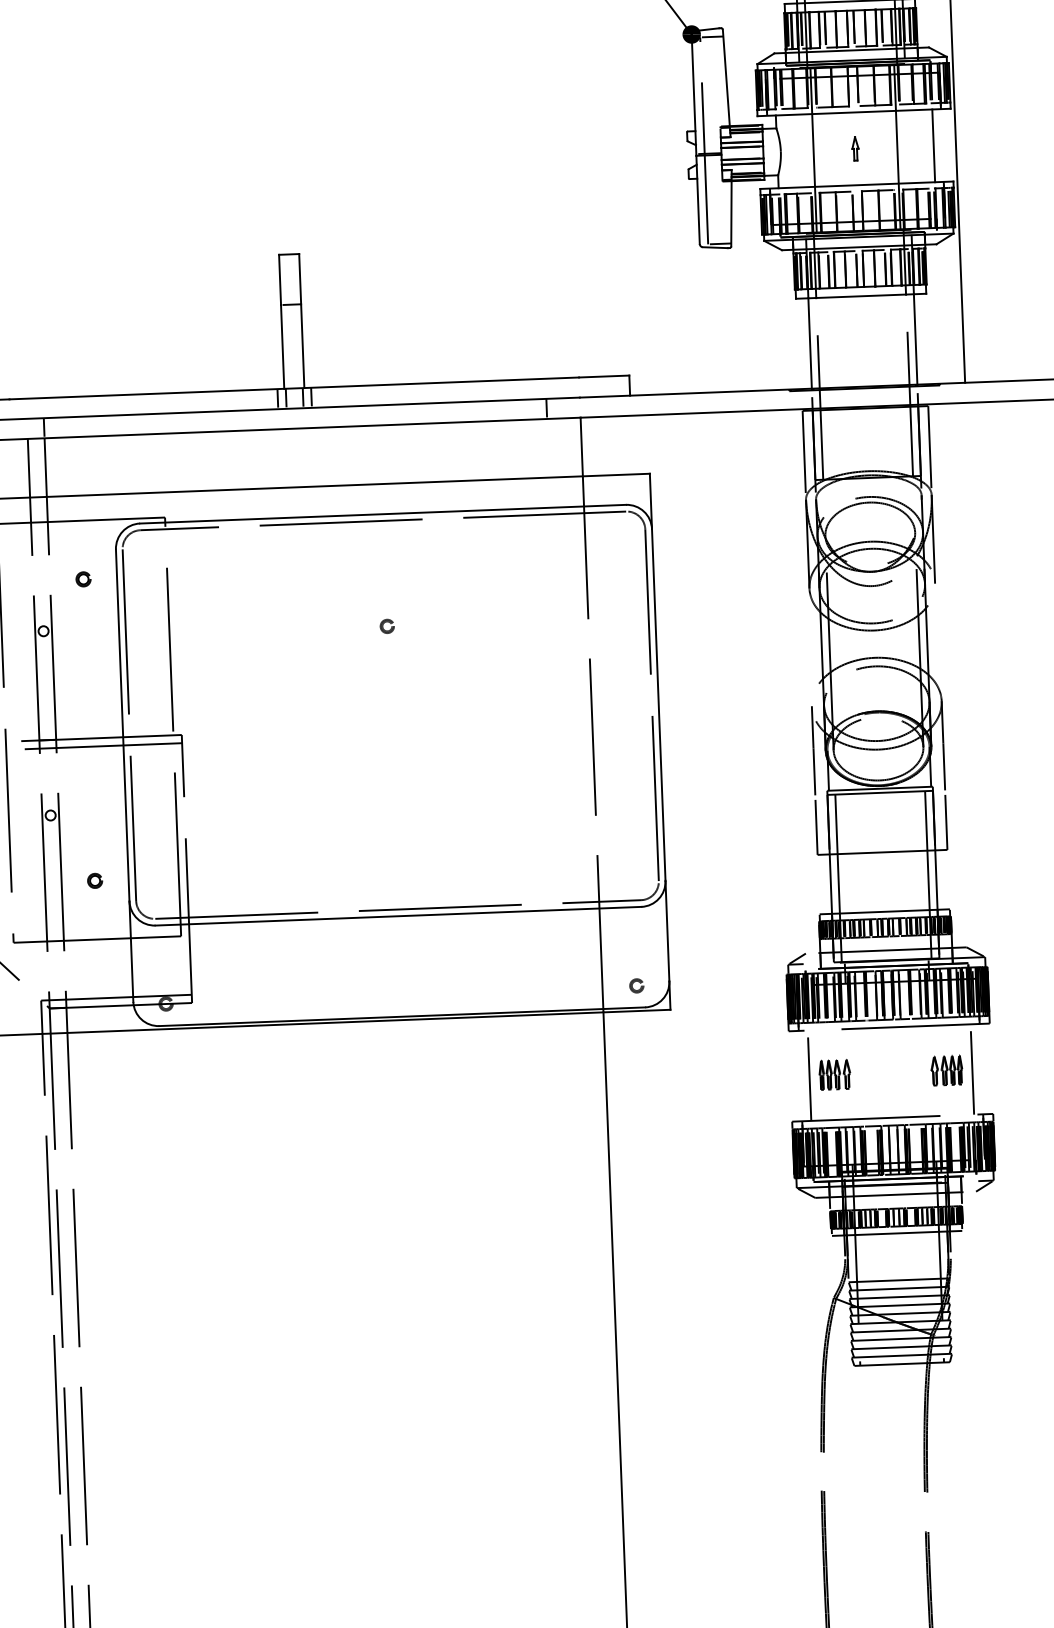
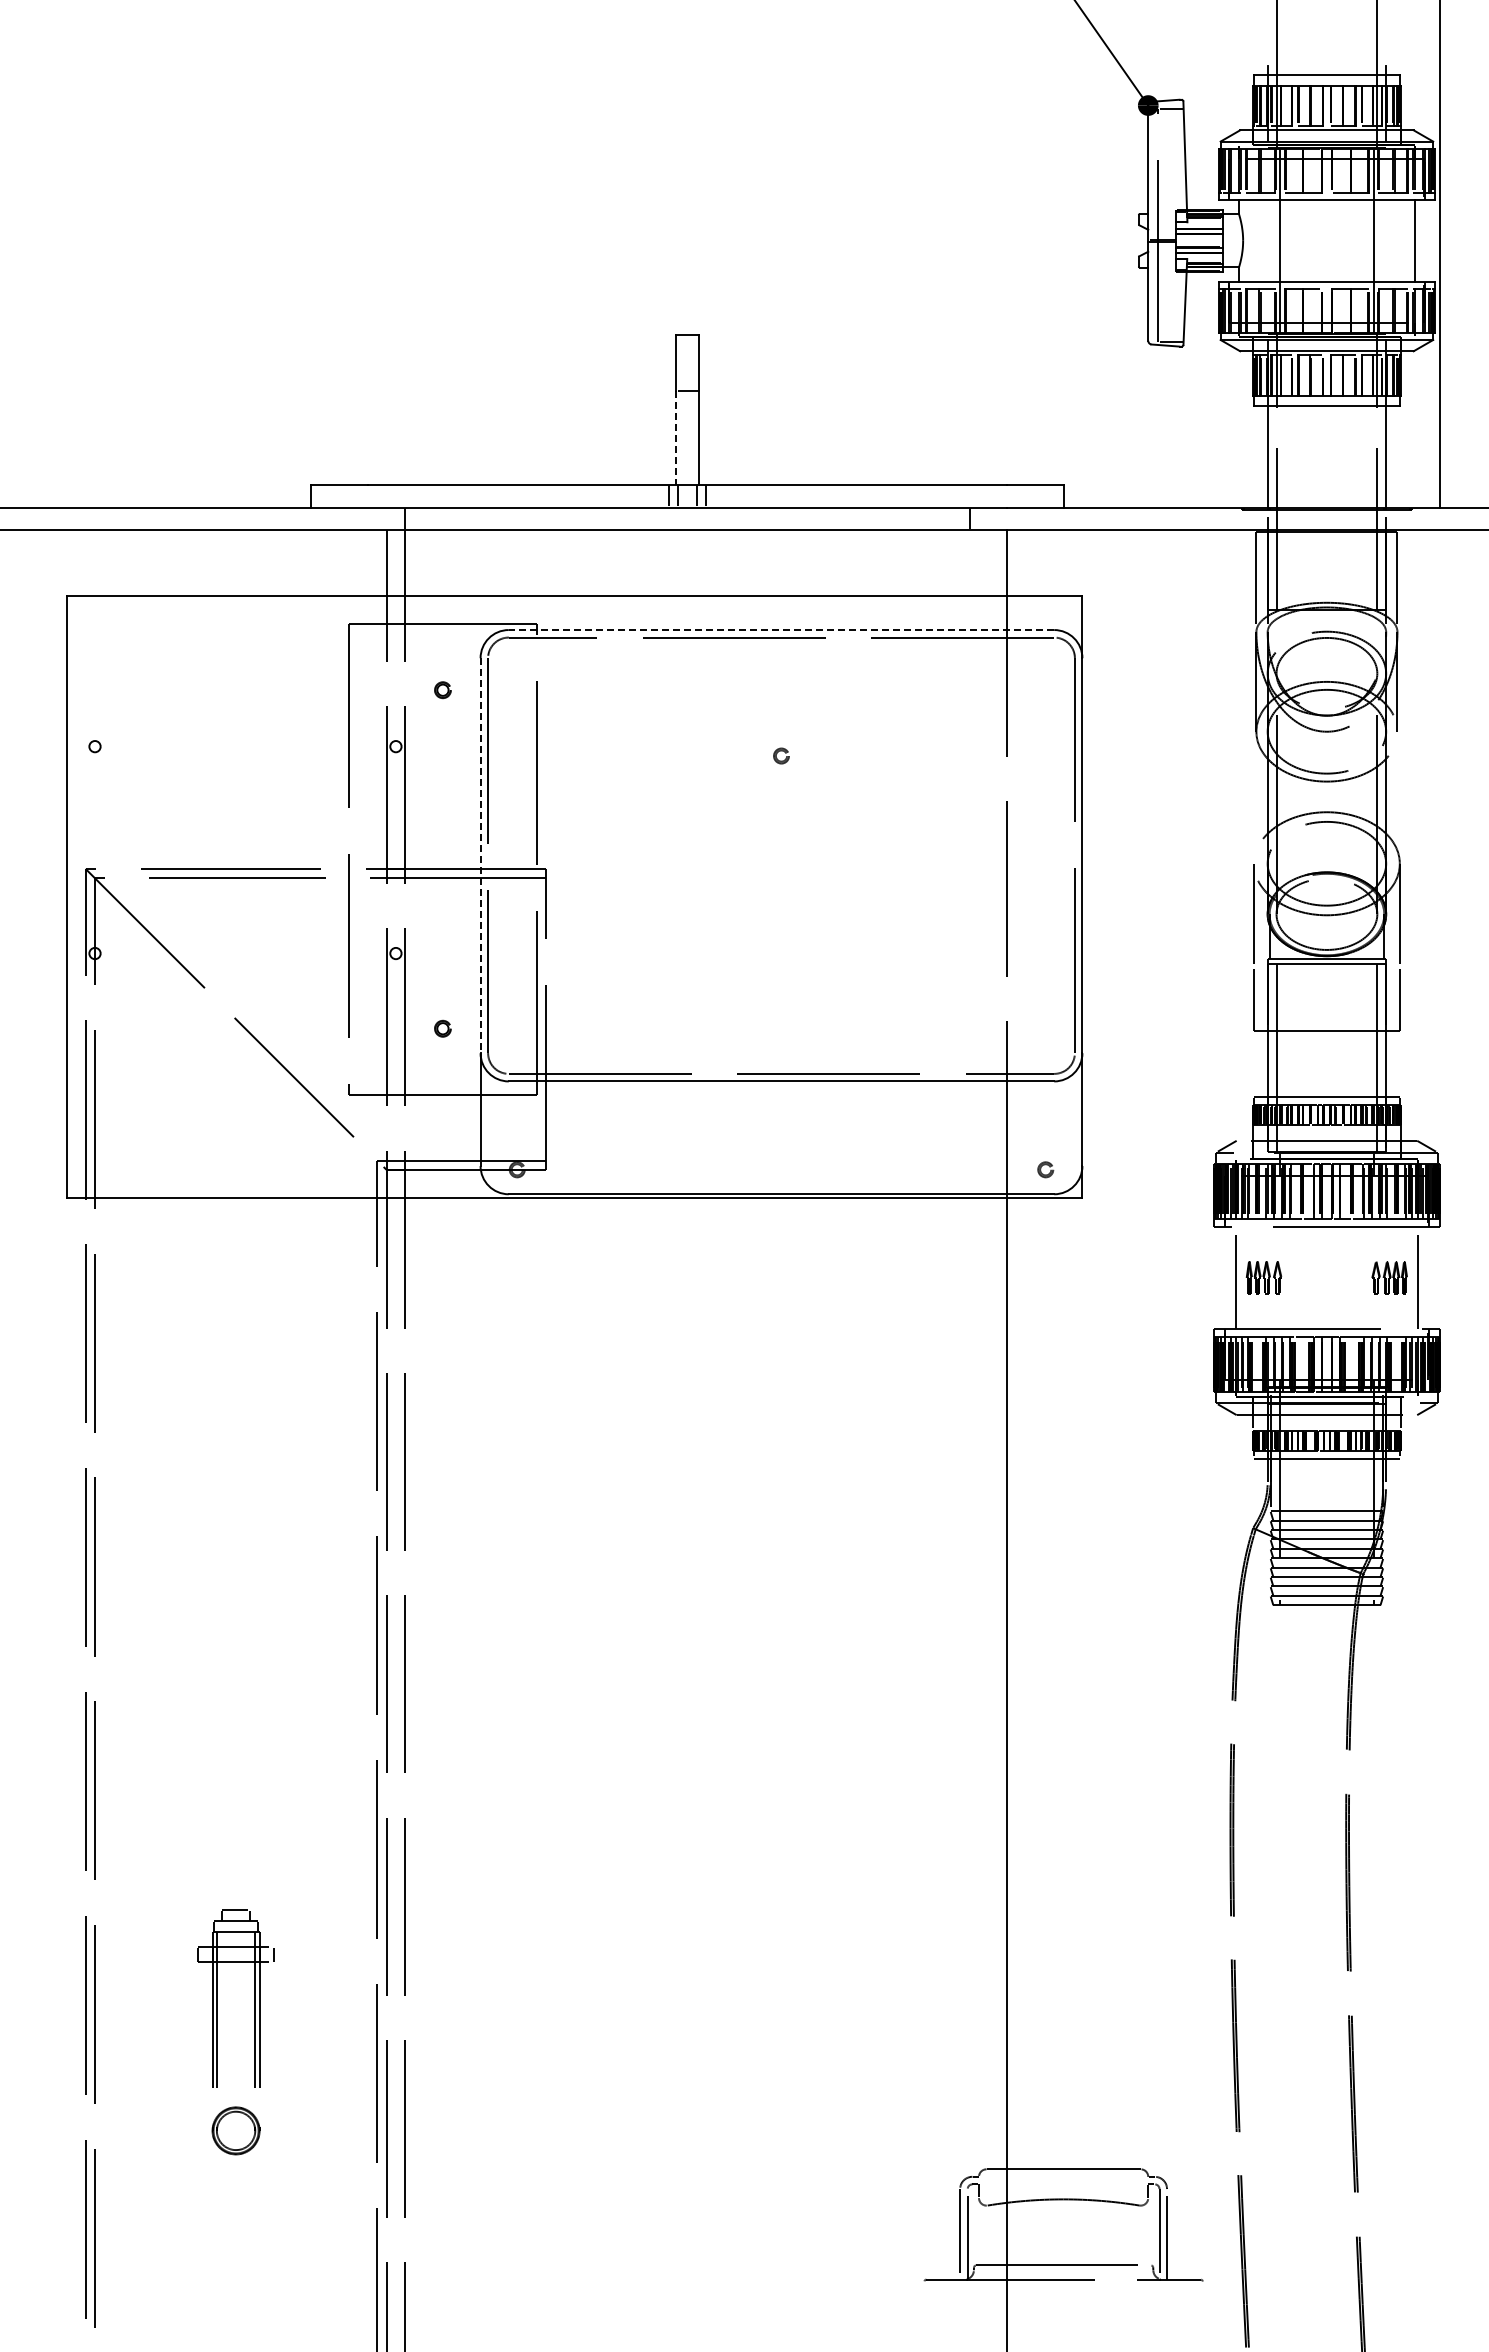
part: (855, 148) -> (1326, 240), removed
line: (282, 347) -> (676, 438), solid -> dashed
line: (383, 514) -> (781, 630), solid -> dashed
line: (122, 726) -> (480, 856), solid -> dashed

